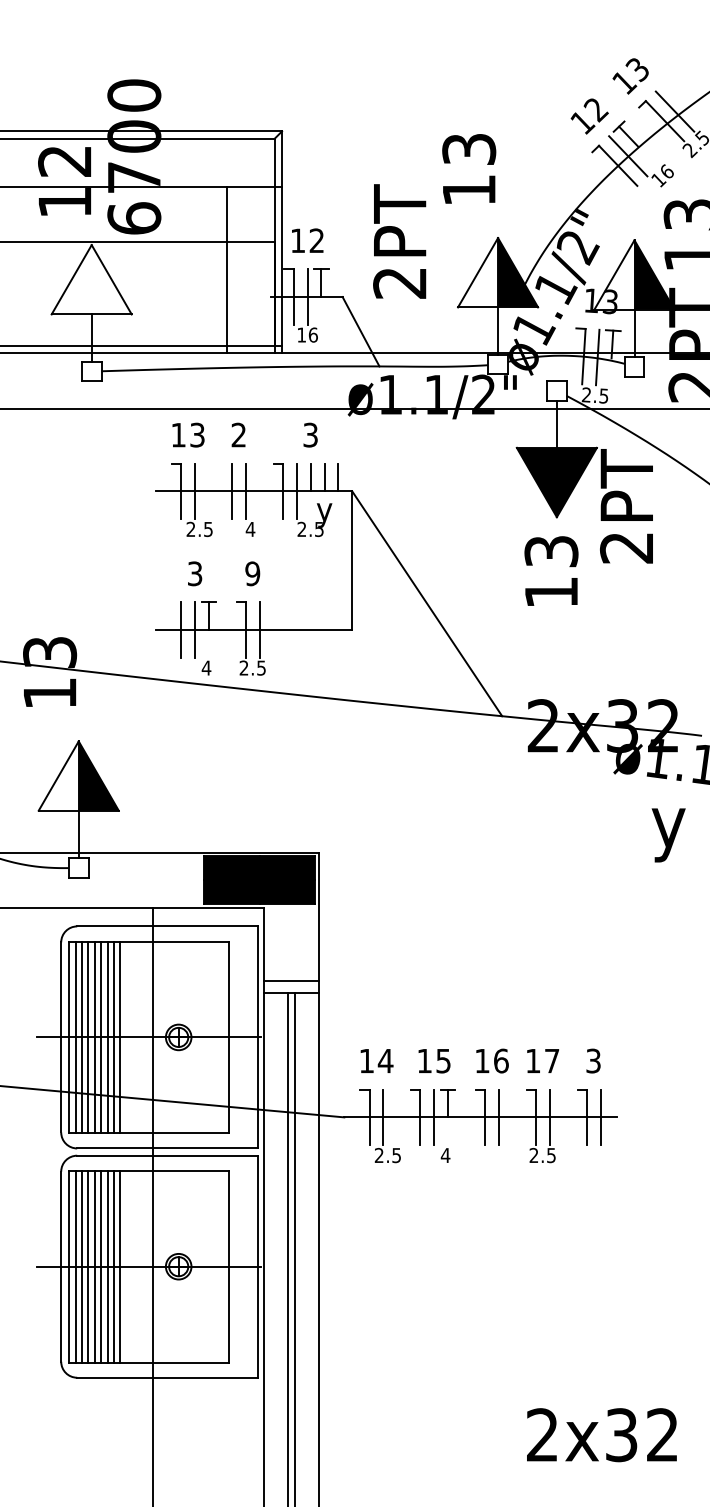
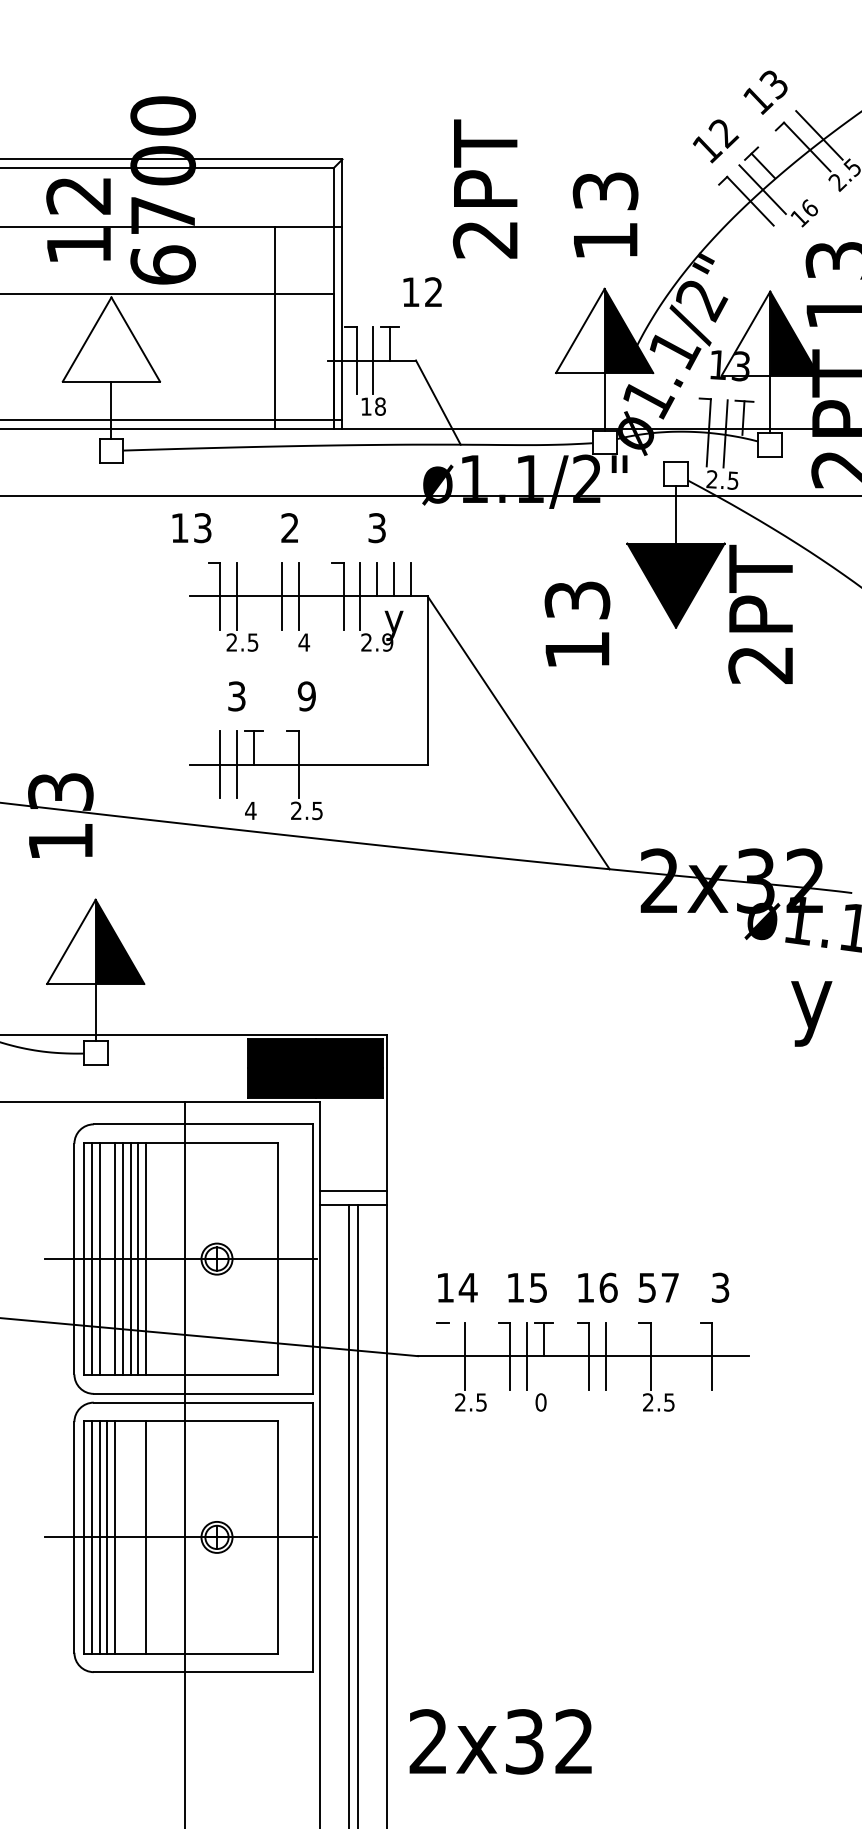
text: (469, 168) -> (605, 214), moved
text: (307, 240) -> (422, 291), moved
text: (399, 241) -> (484, 188), moved
text: (313, 334) -> (380, 406), 16 -> 18
text: (188, 435) -> (191, 528), moved
text: (319, 529) -> (387, 642), 2.5 -> 2.9
text: (551, 570) -> (577, 623), moved
line: (259, 629) -> (315, 764), removed
line: (88, 1036) -> (107, 1258), removed
text: (532, 1060) -> (646, 1287), 17 -> 57
line: (369, 1116) -> (448, 1355), removed
line: (549, 1116) -> (667, 1355), removed
line: (600, 1116) -> (729, 1355), removed
text: (445, 1155) -> (540, 1402), 4 -> 0
line: (100, 1266) -> (122, 1537), removed
line: (107, 1266) -> (130, 1537), removed
line: (114, 1266) -> (138, 1537), removed
text: (601, 1434) -> (500, 1741), moved

